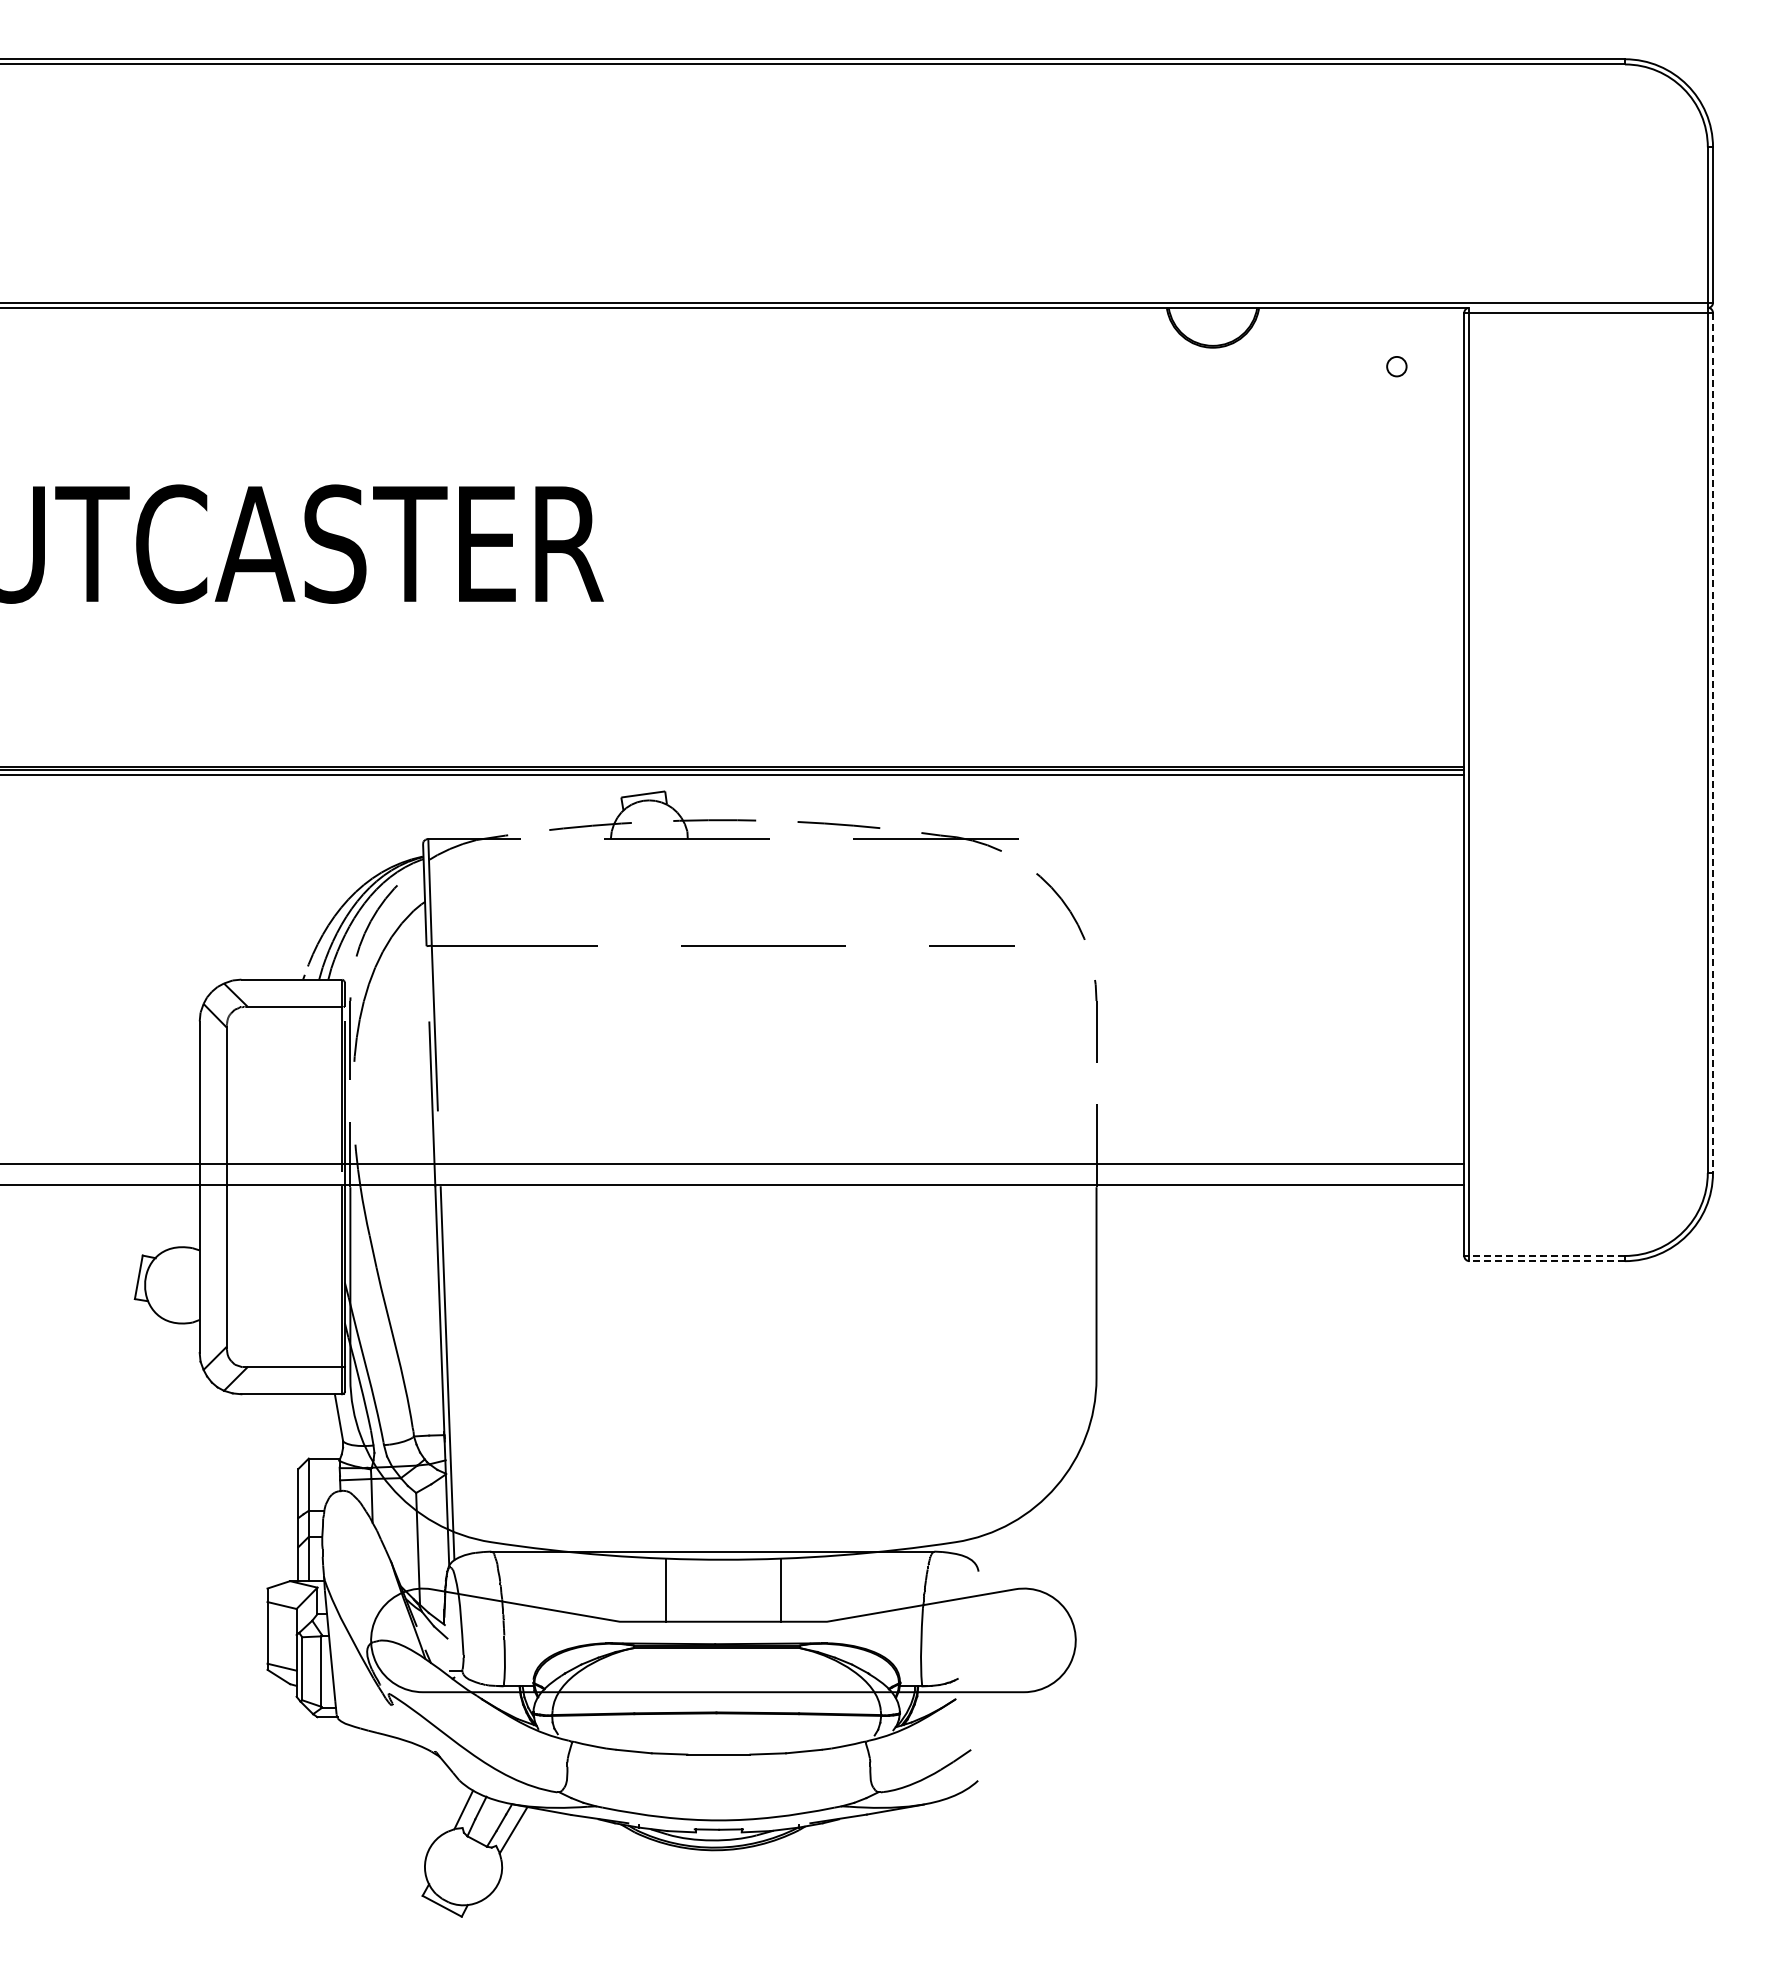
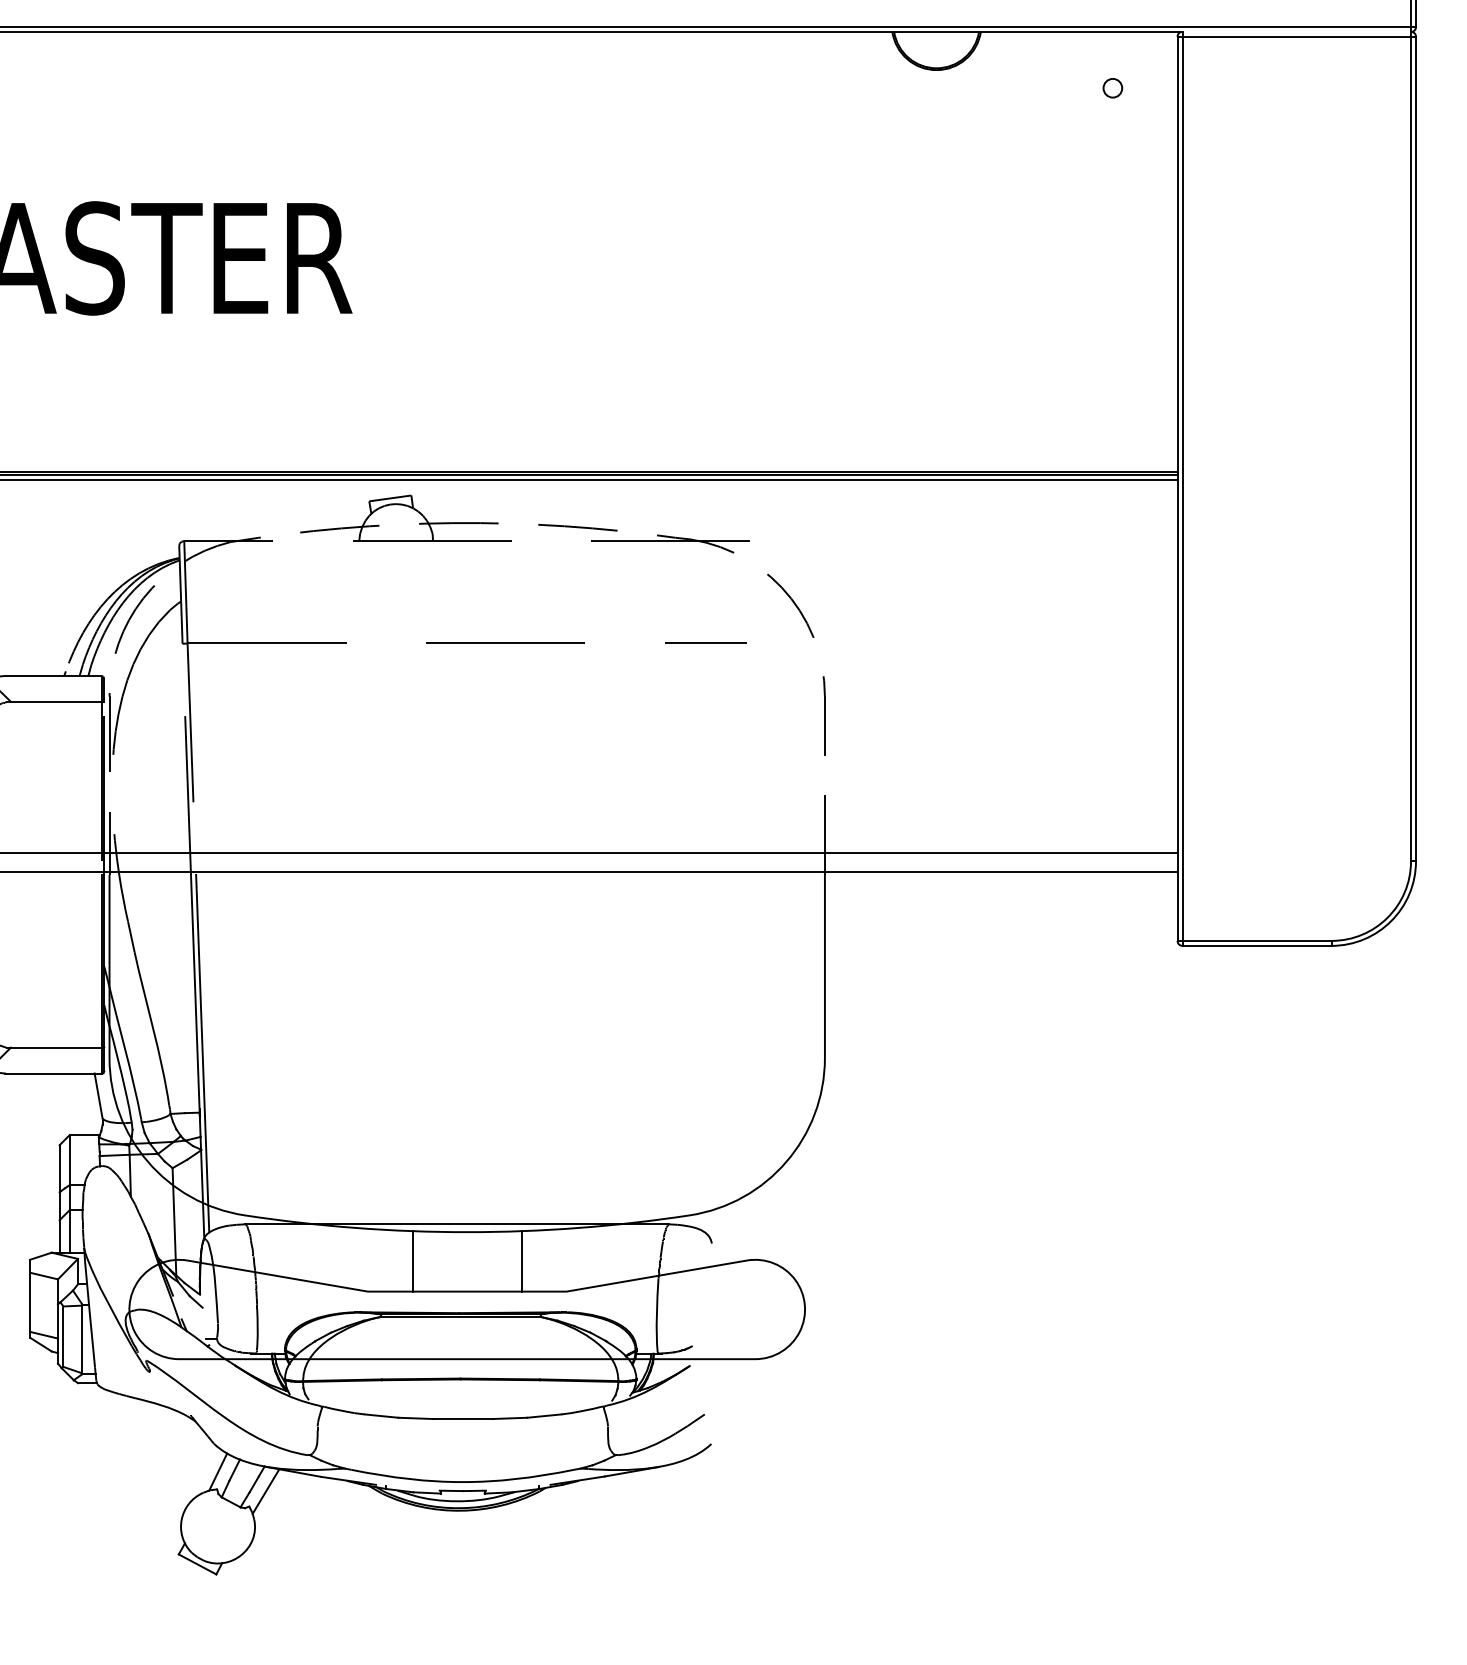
line: (1712, 743) -> (1415, 449), dashed -> solid
line: (1547, 1255) -> (1257, 940), dashed -> solid
line: (1547, 1261) -> (1257, 946), dashed -> solid

